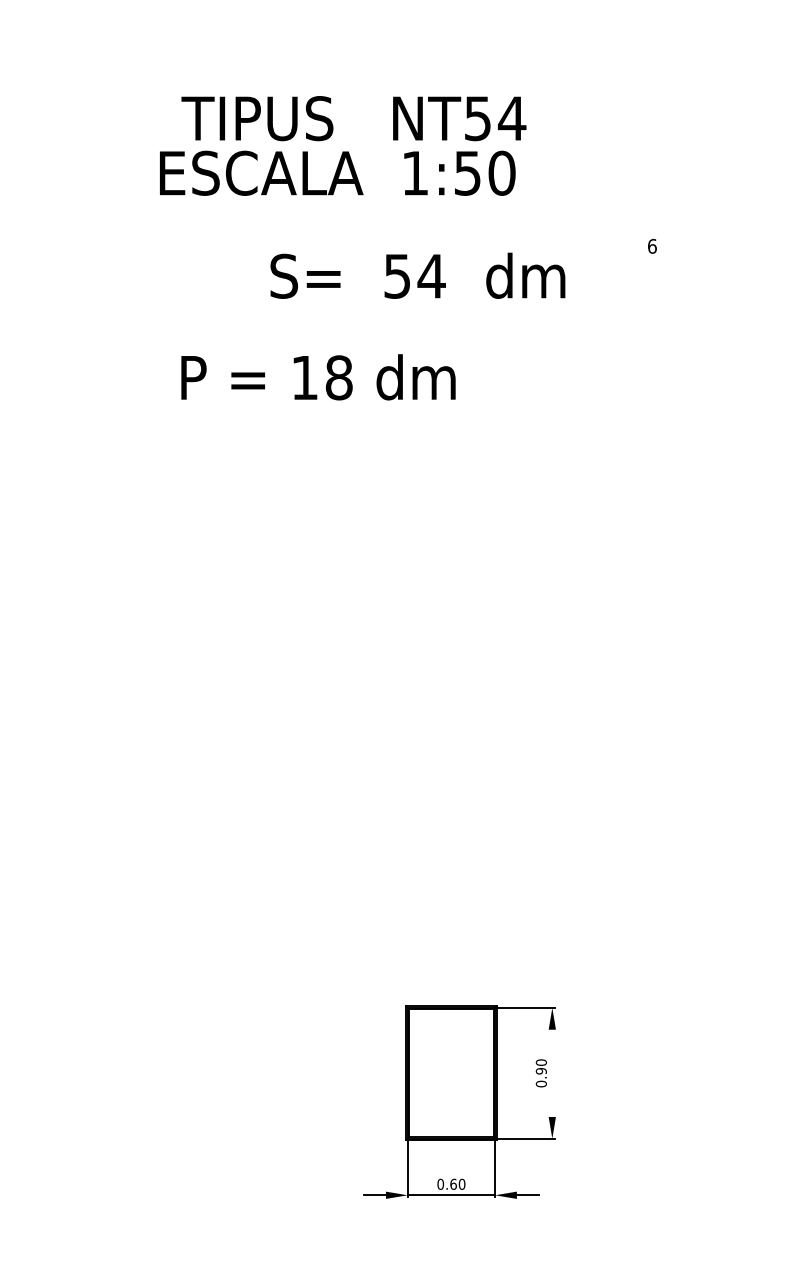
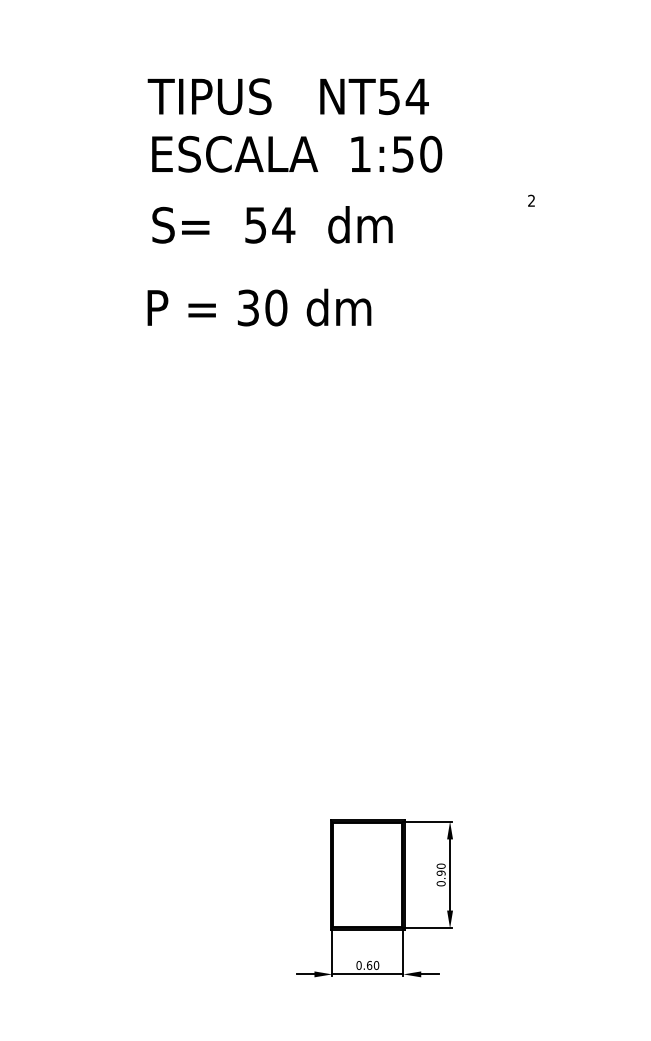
text: (338, 172) -> (297, 153), moved
text: (652, 245) -> (531, 200), 6 -> 2
text: (417, 275) -> (272, 224), moved
text: (322, 377) -> (262, 307), 18 -> 30
line: (552, 1072) -> (450, 874), added

